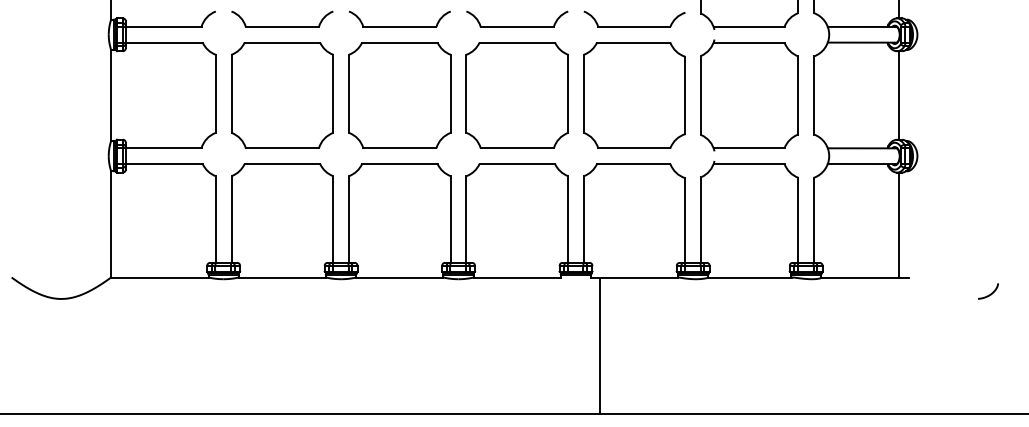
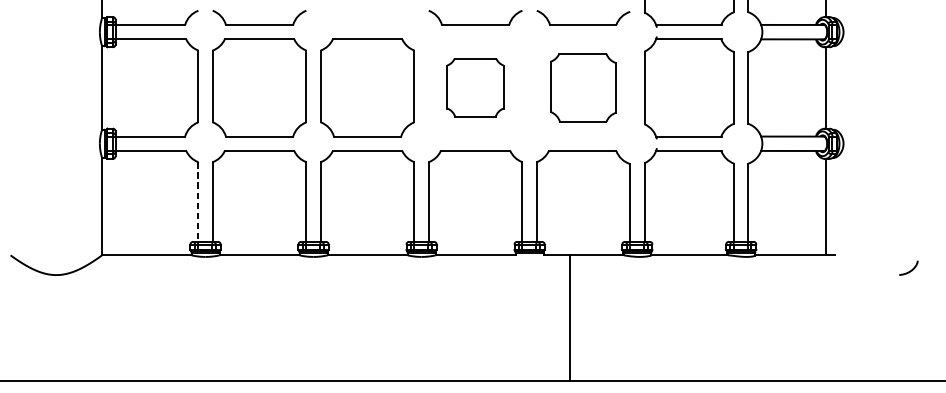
part: (399, 26) -> (367, 24), removed
part: (516, 95) -> (474, 87), size x0.6
part: (634, 95) -> (583, 87), size x0.7
line: (215, 219) -> (198, 202), solid -> dashed
line: (599, 345) -> (569, 317), moved

